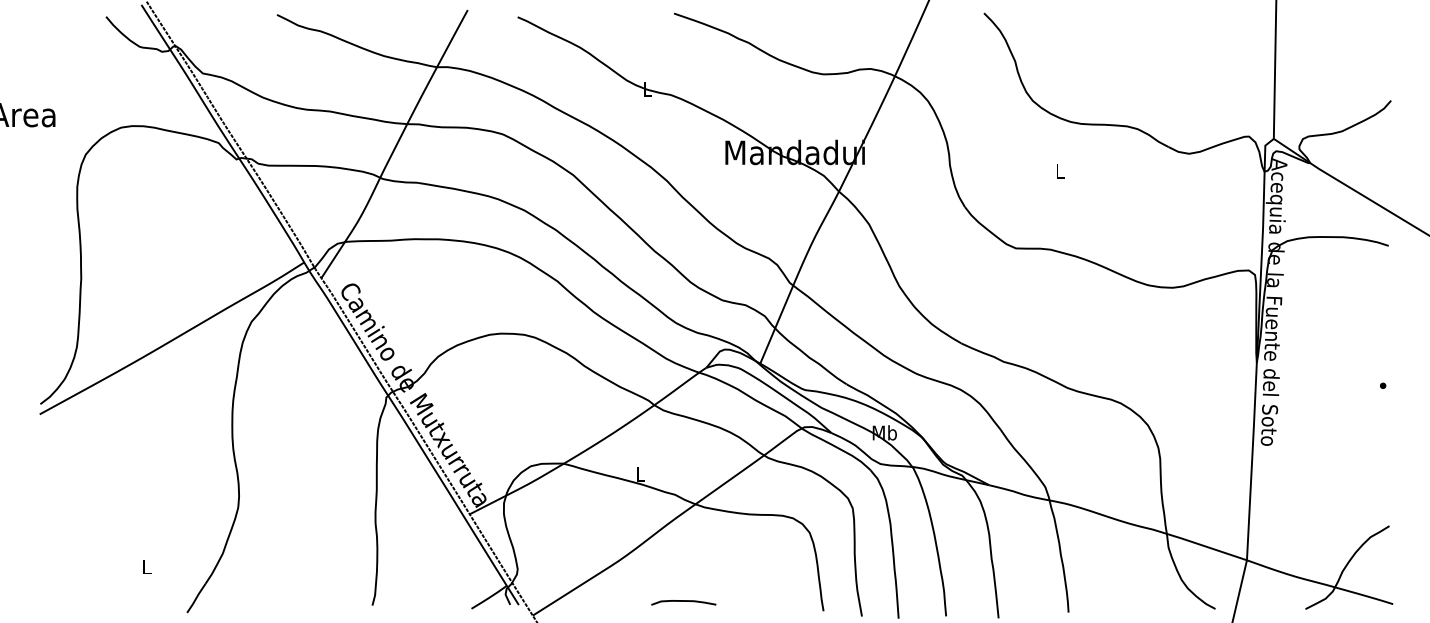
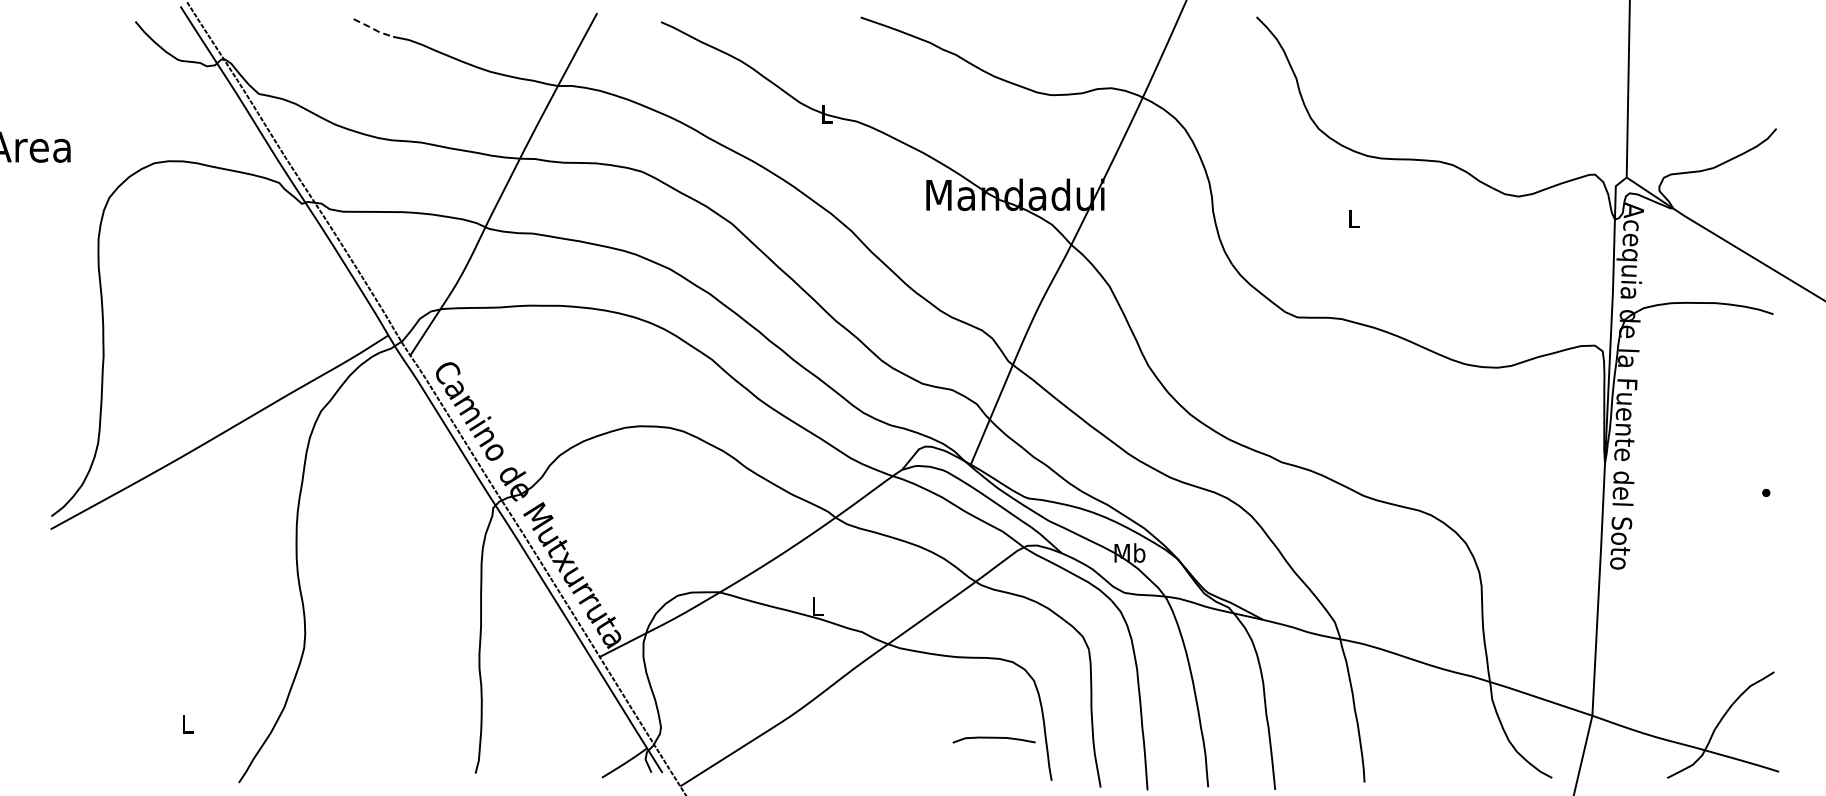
line: (292, 22) -> (373, 29), solid -> dashed
curve: (683, 601) -> (993, 738), moved

